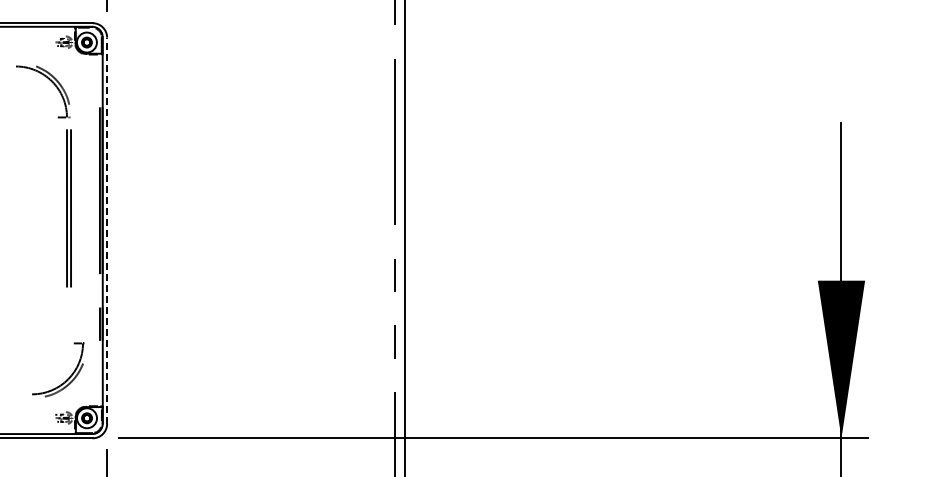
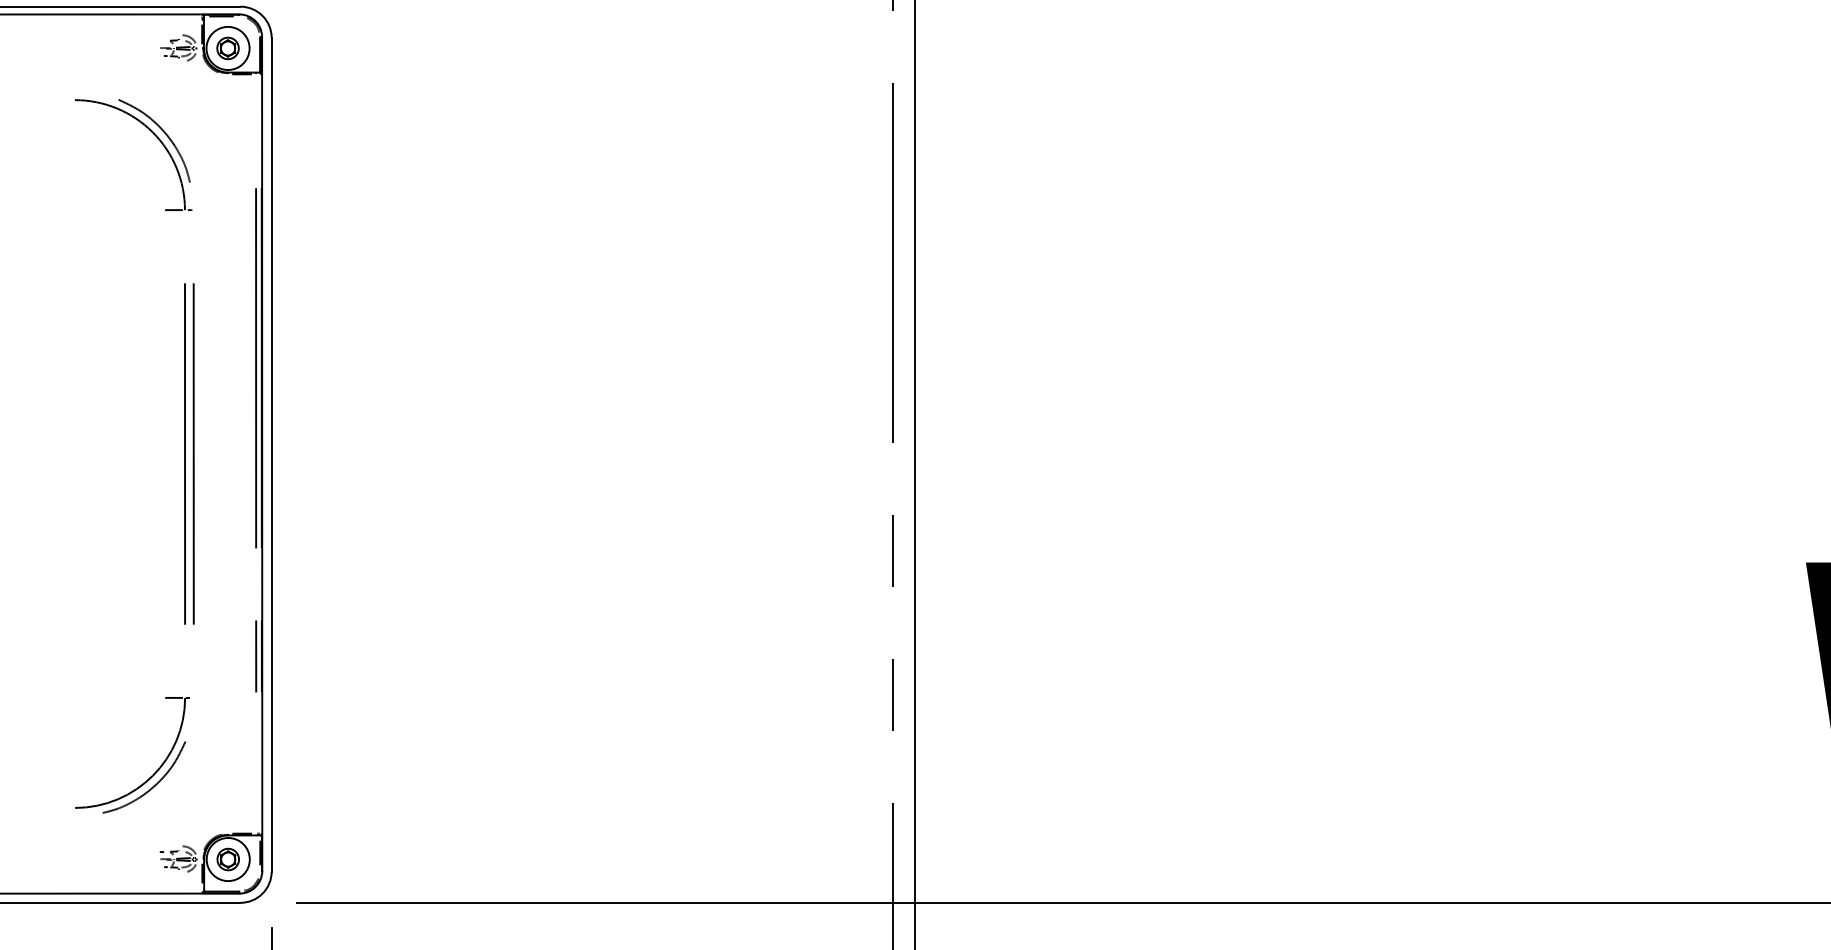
part: (68, 208) -> (188, 454), moved
line: (107, 230) -> (272, 454), dashed -> solid
part: (67, 378) -> (151, 773), moved

